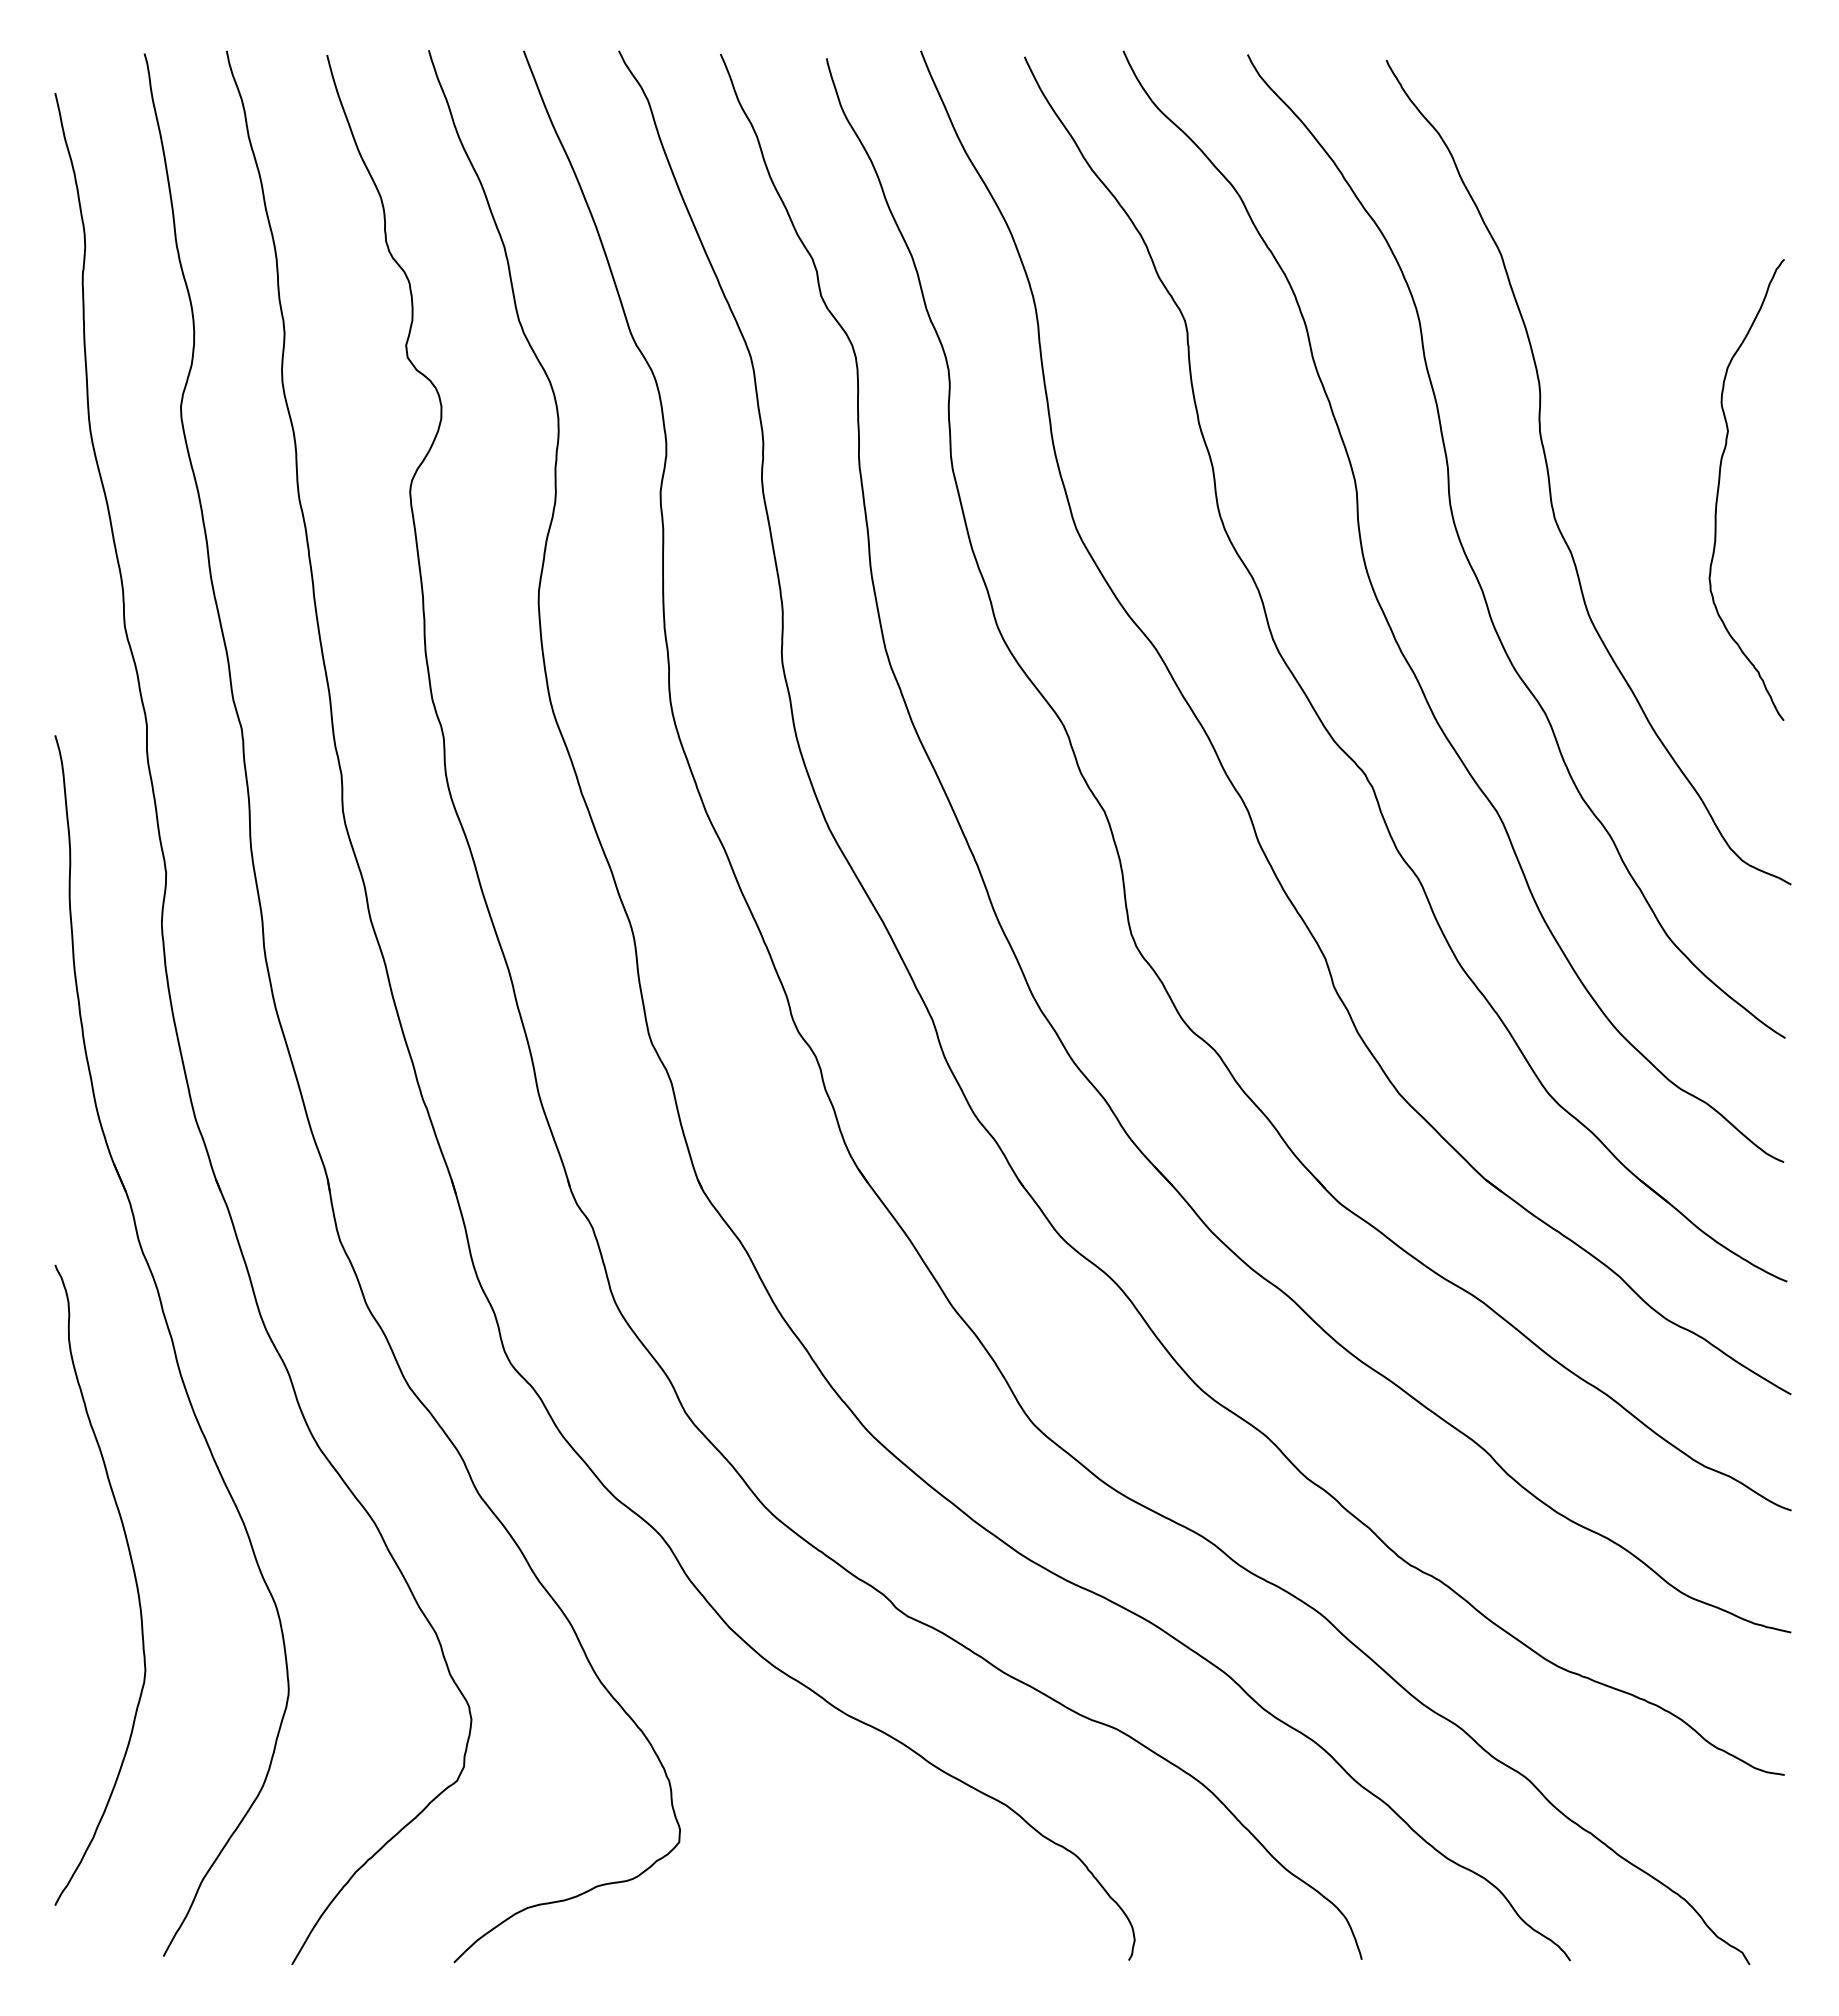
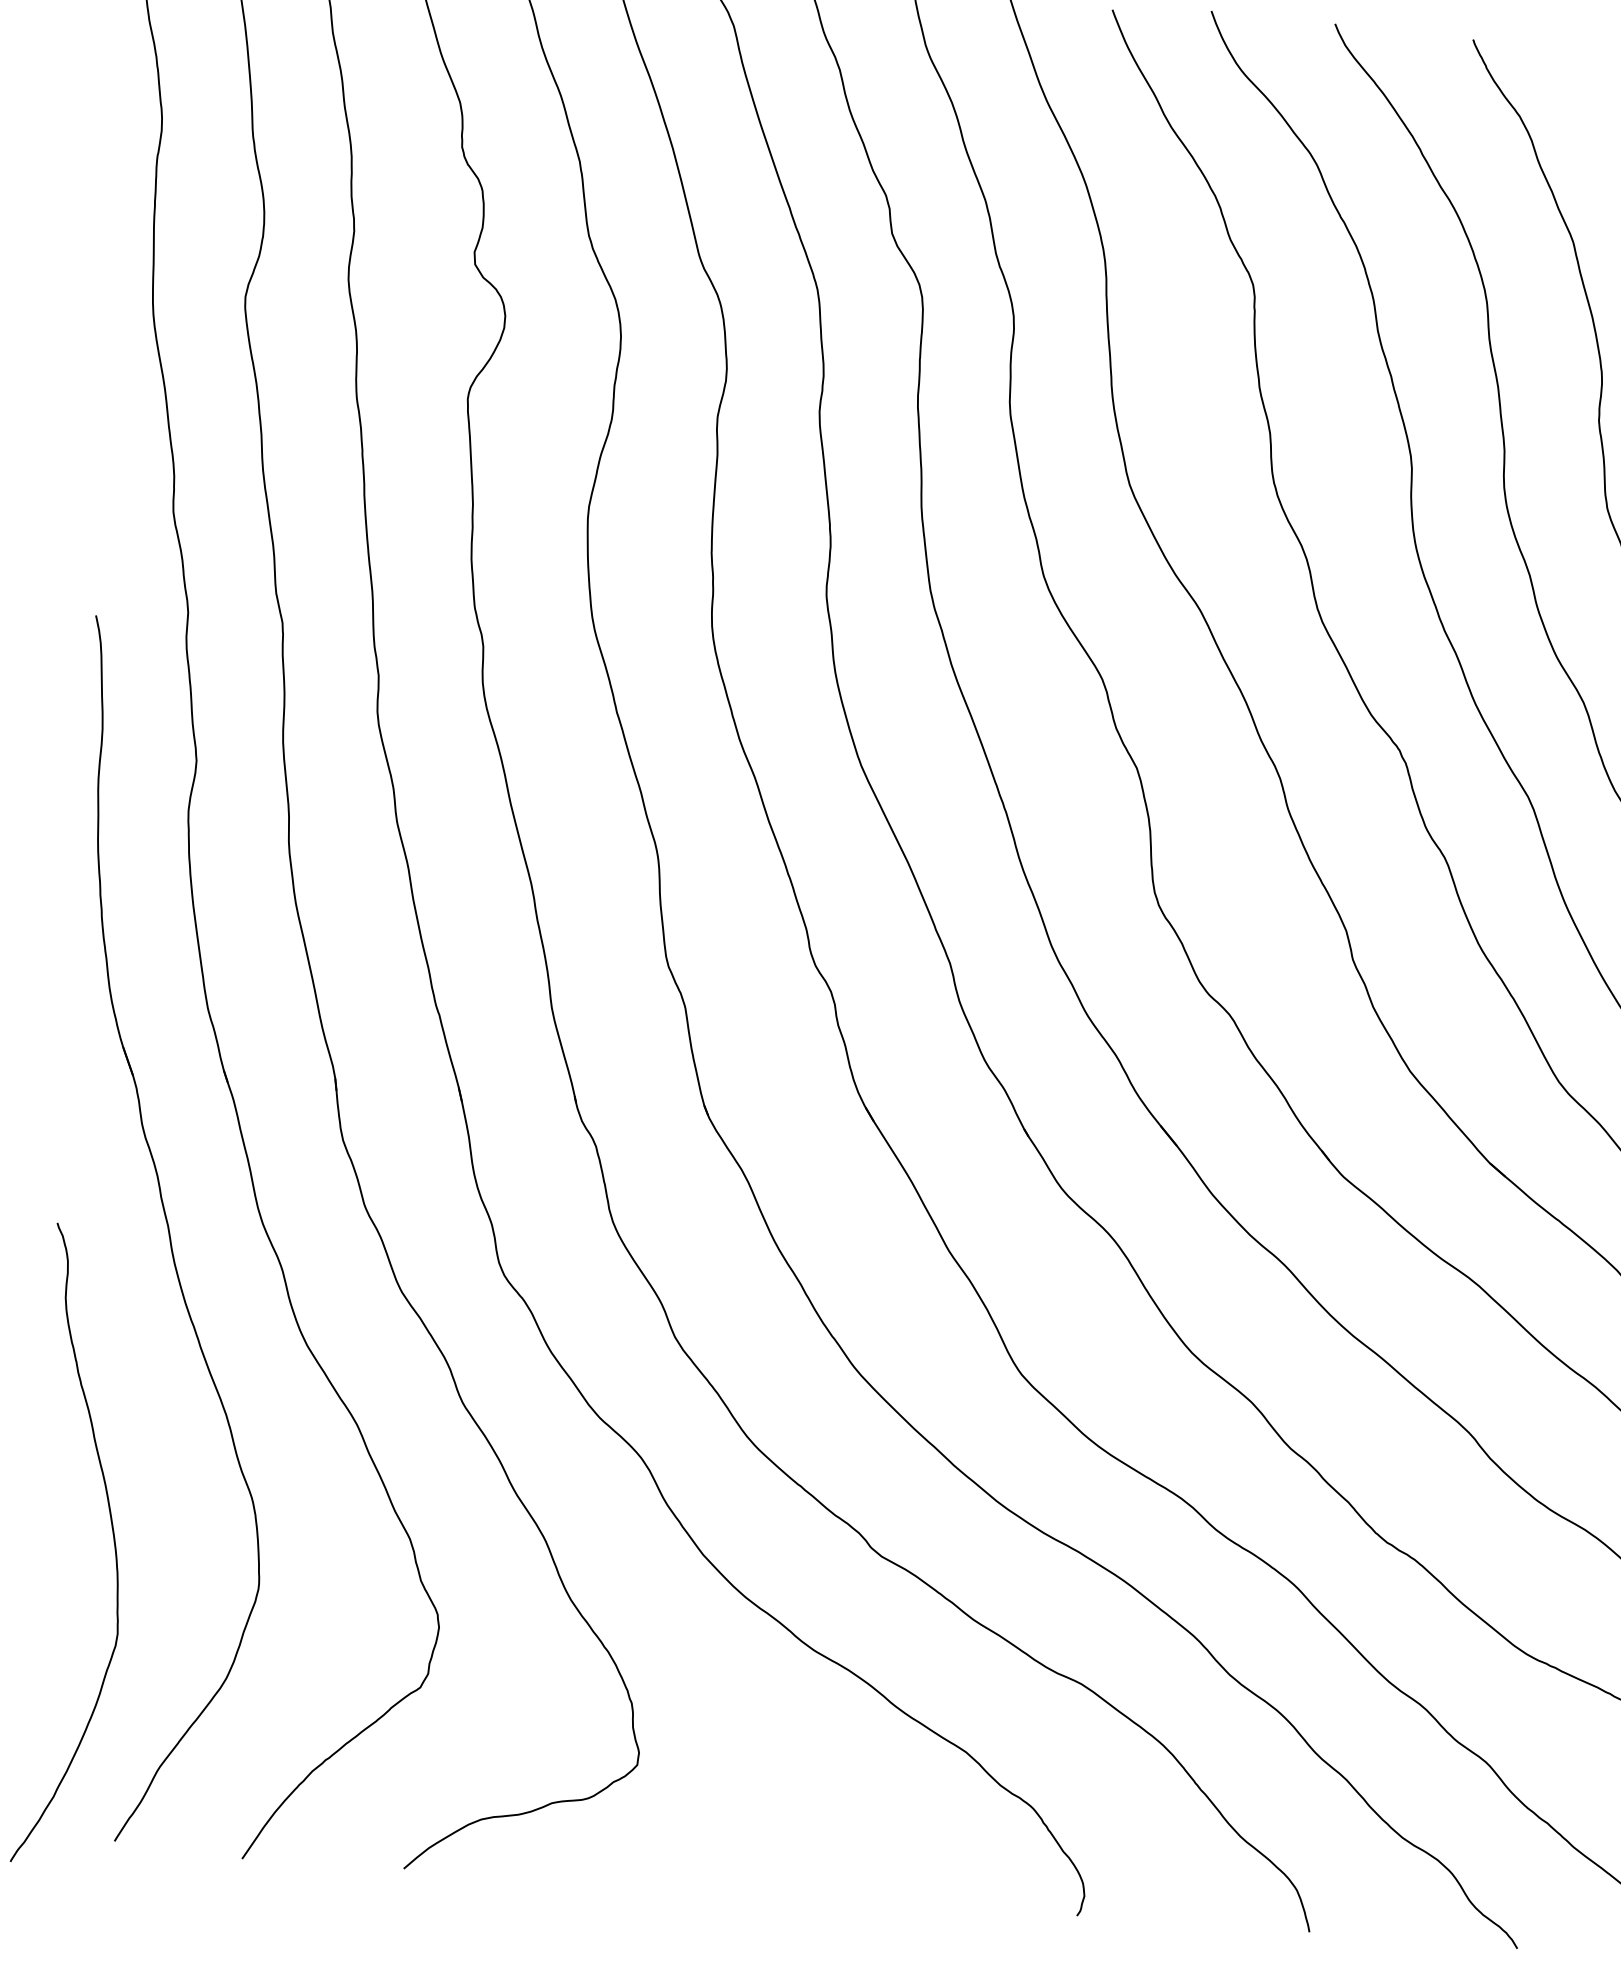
curve: (134, 1579) -> (113, 1542), moved

